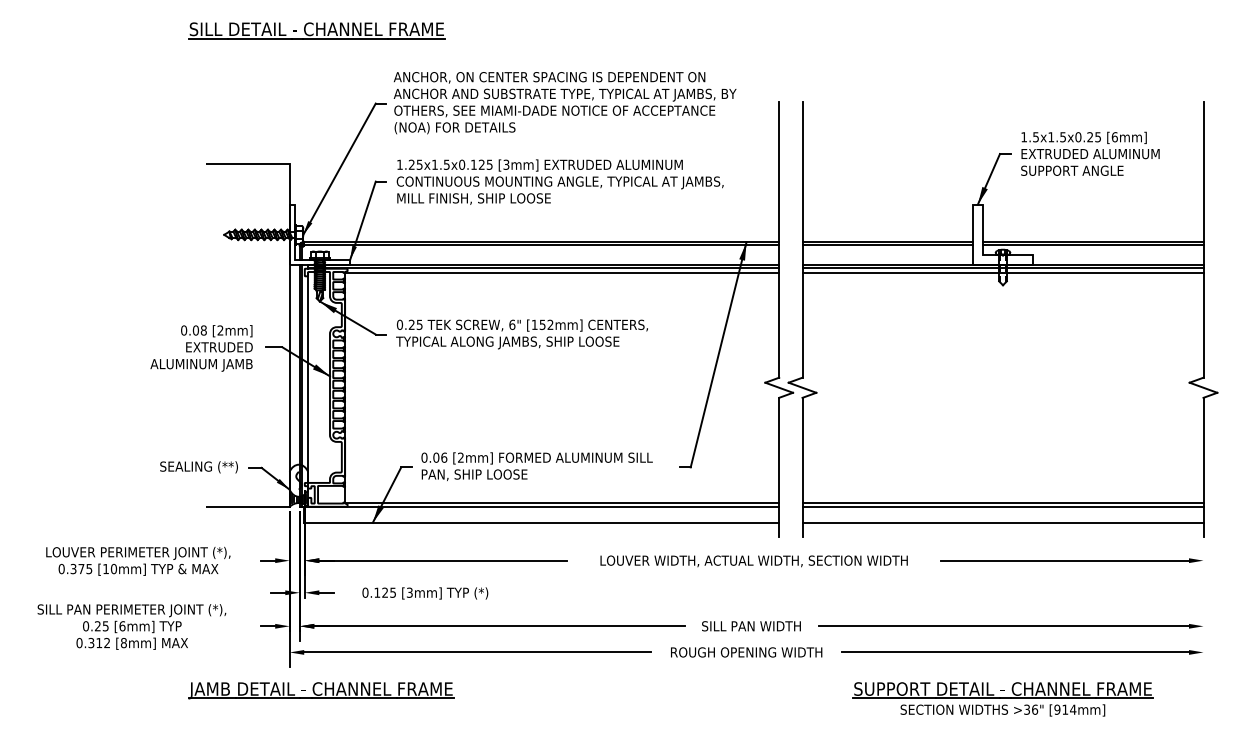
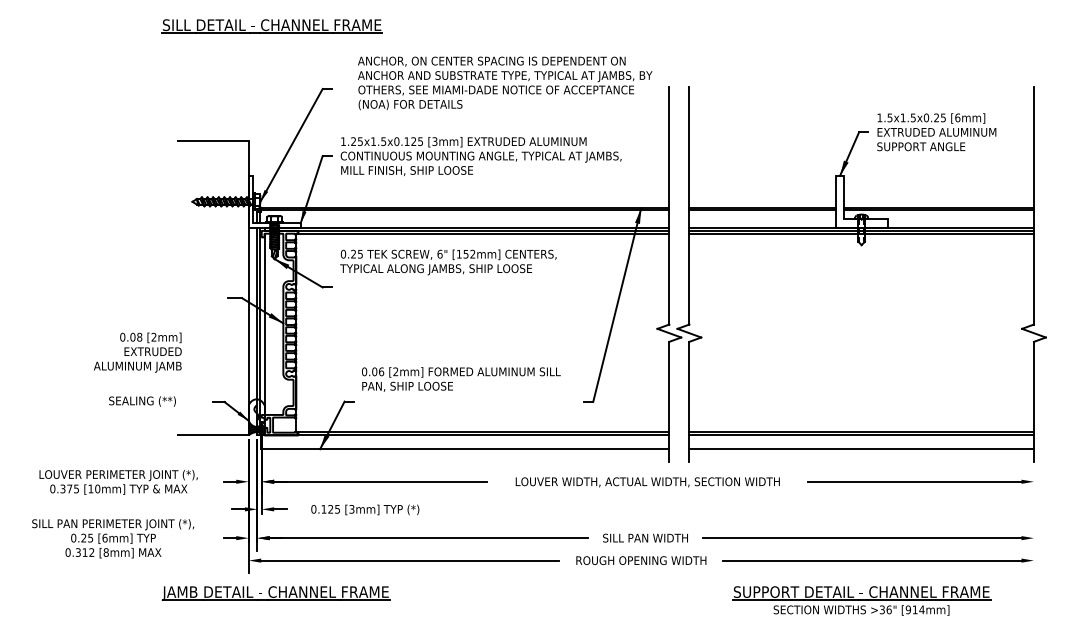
text: (564, 103) -> (504, 83), moved
text: (521, 334) -> (447, 262), moved
text: (201, 348) -> (137, 352), moved
text: (536, 466) -> (460, 379), moved
text: (198, 467) -> (142, 401), moved

